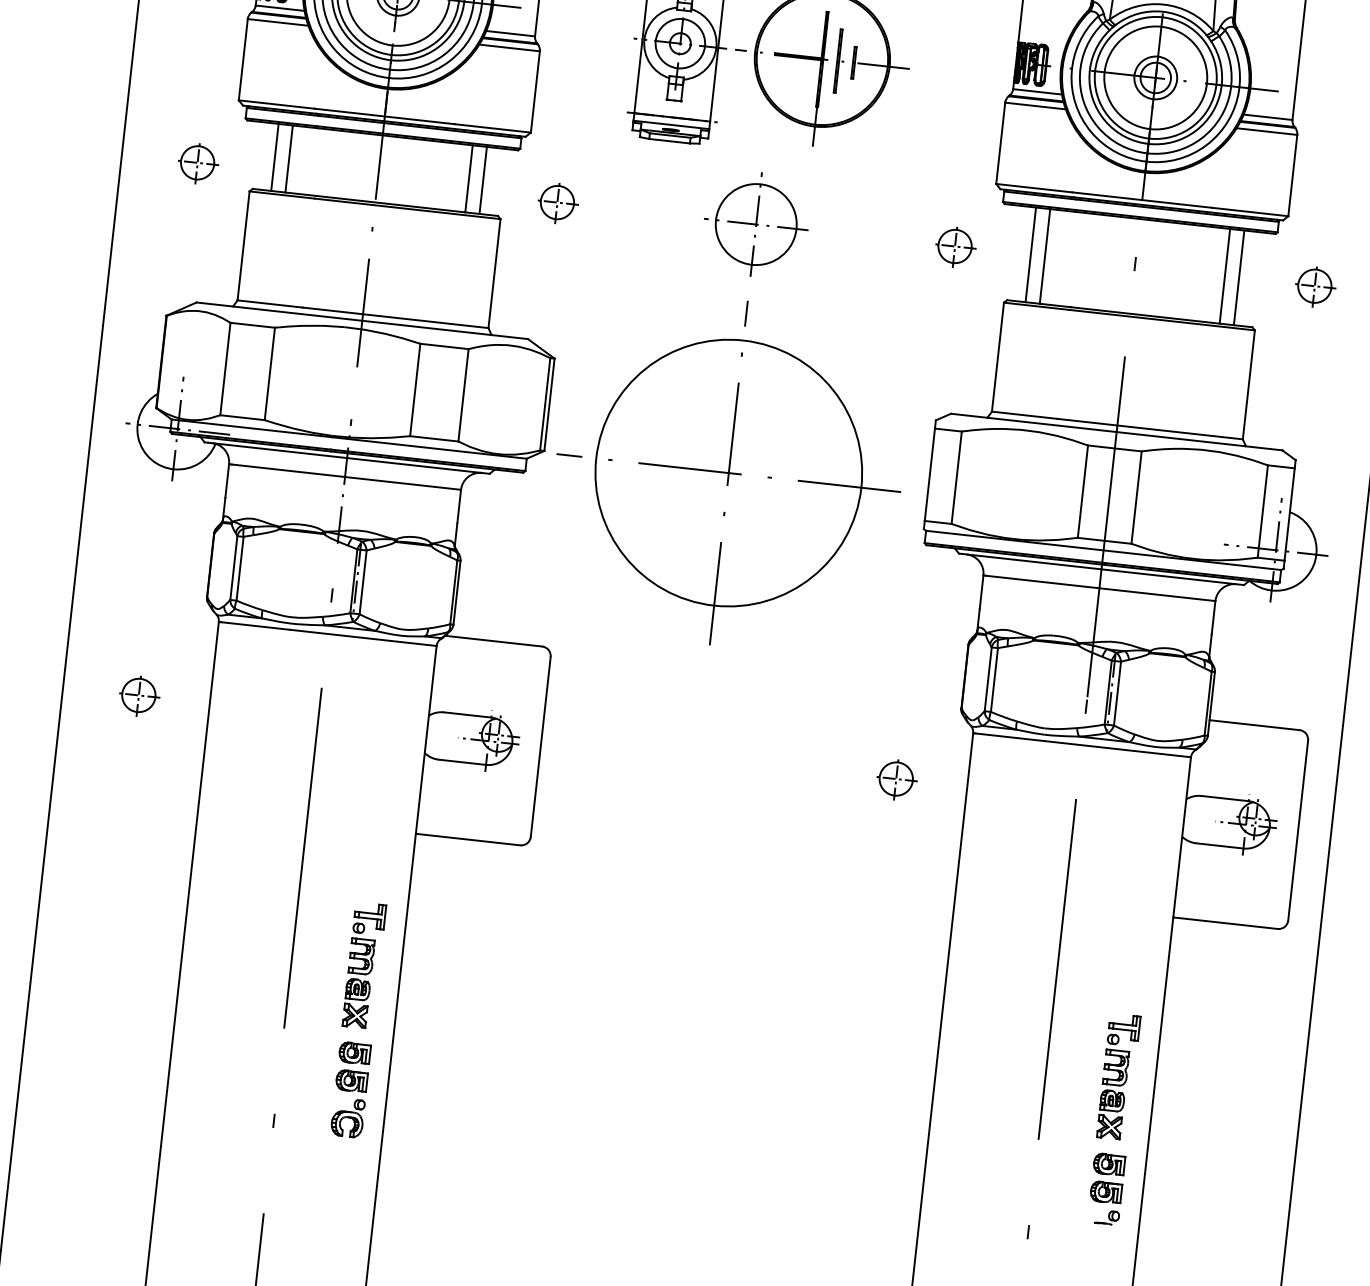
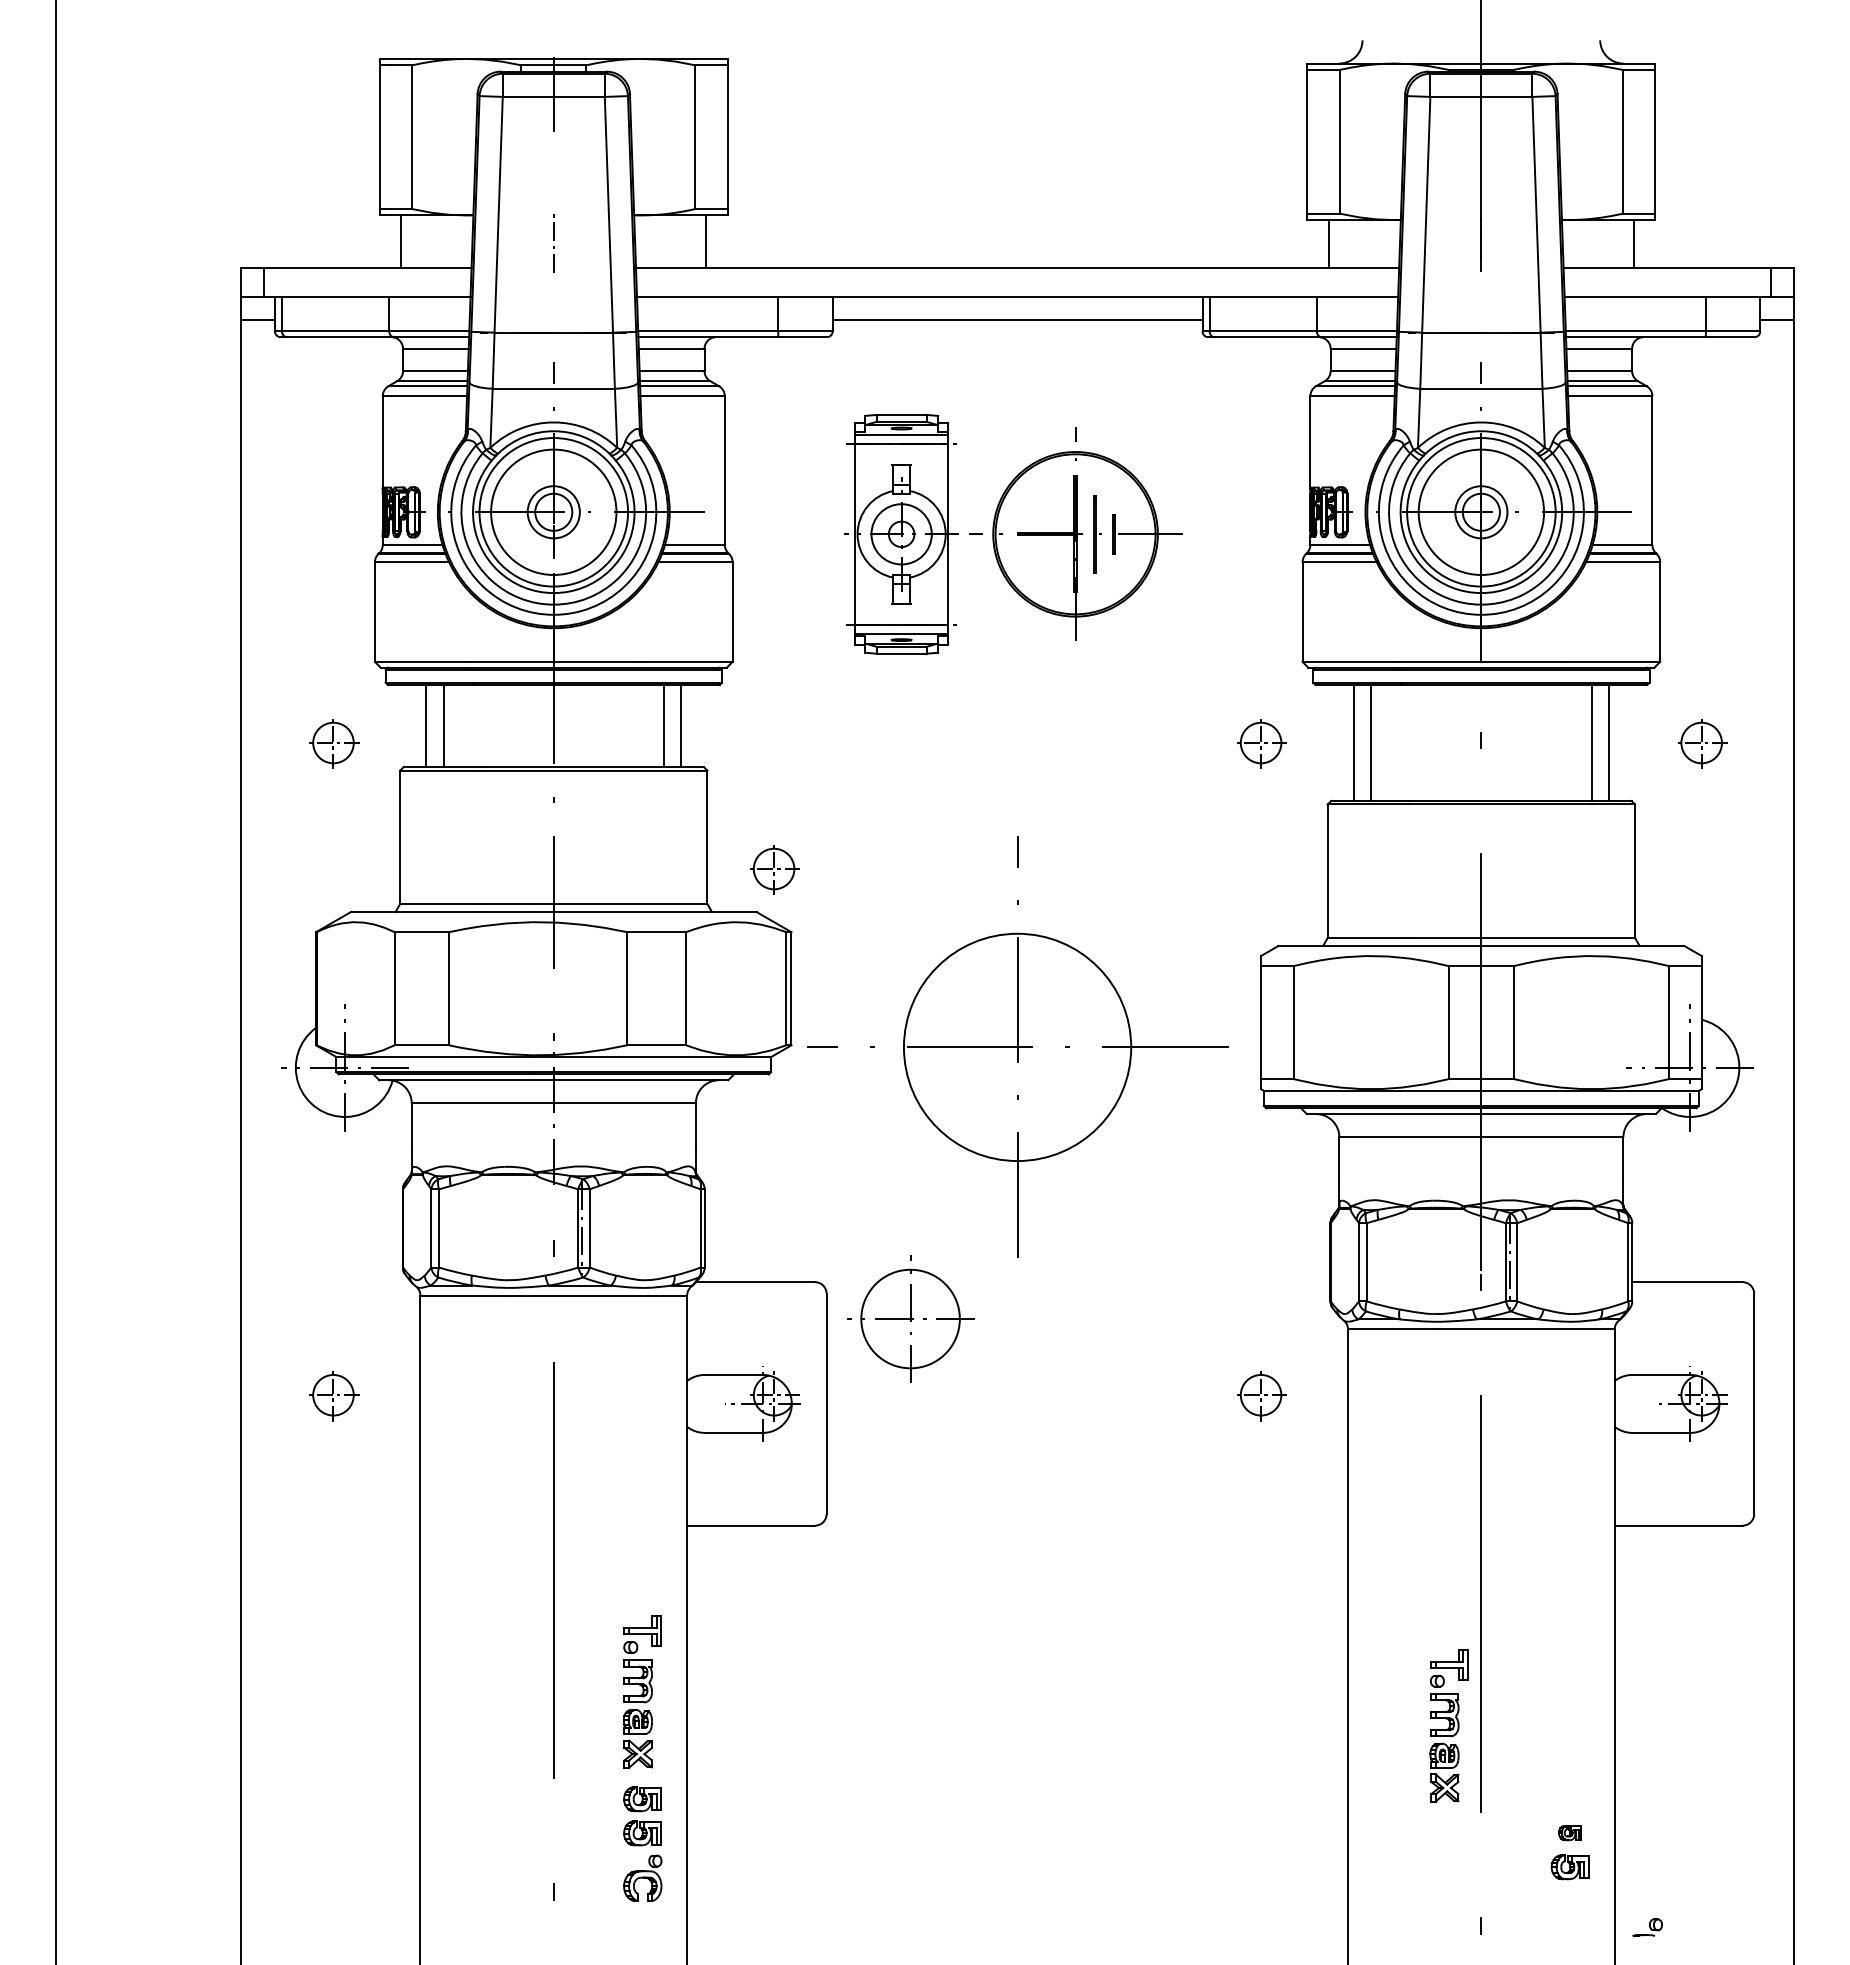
part: (557, 203) -> (774, 869), moved
part: (756, 224) -> (910, 1318), moved
circle: (728, 473) -> (1017, 1047), size x0.7
part: (1118, 1076) -> (1448, 1725), moved
part: (1108, 1163) -> (1569, 1832), size x0.6
part: (1106, 1217) -> (1647, 1927), moved

